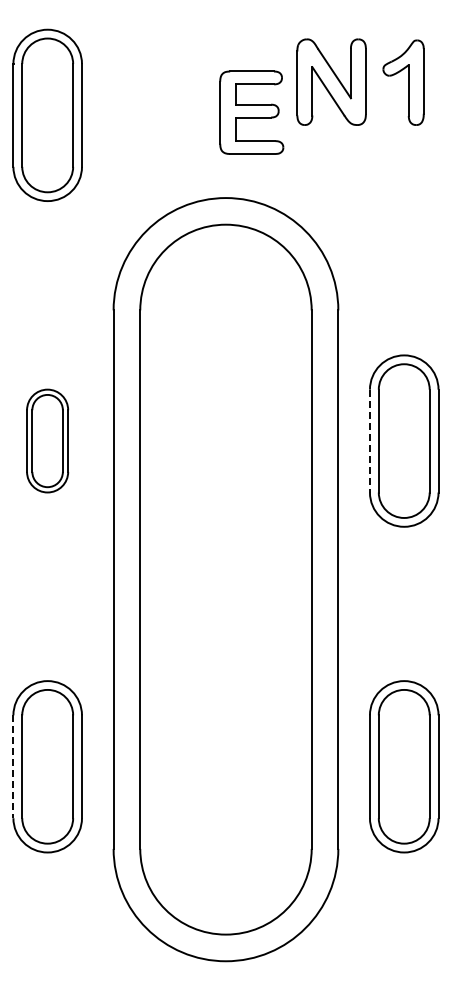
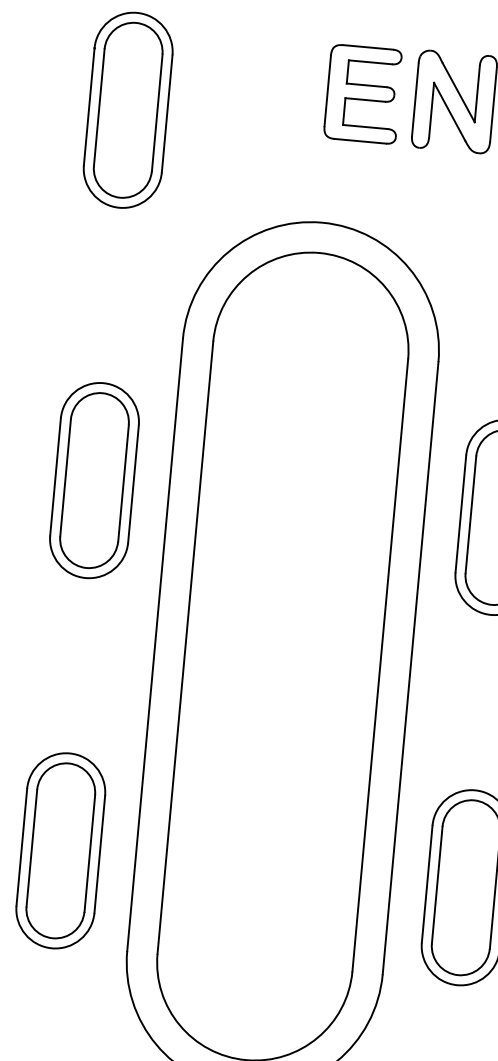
part: (251, 112) -> (363, 93), moved
part: (47, 440) -> (94, 479), size x1.67
line: (369, 441) -> (460, 514), dashed -> solid
line: (13, 767) -> (21, 848), dashed -> solid

